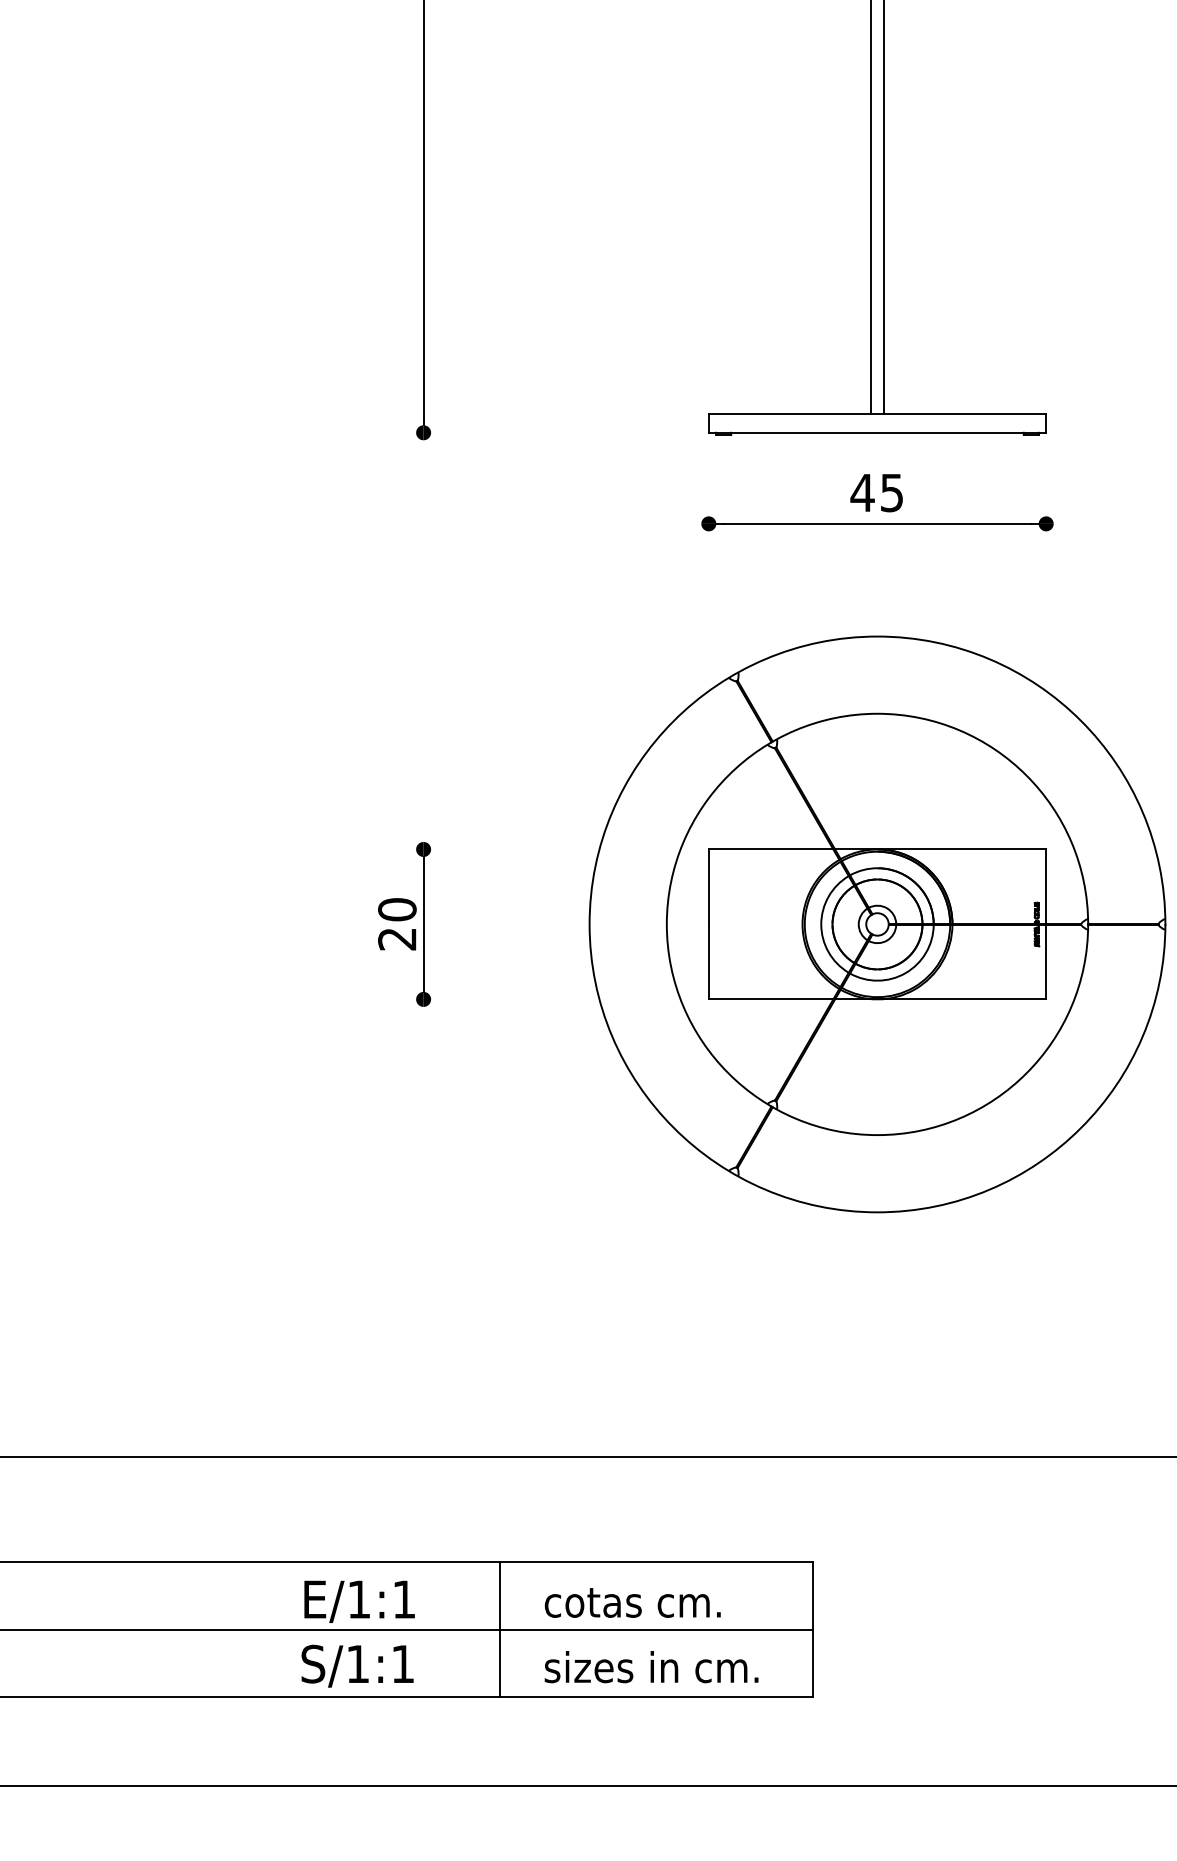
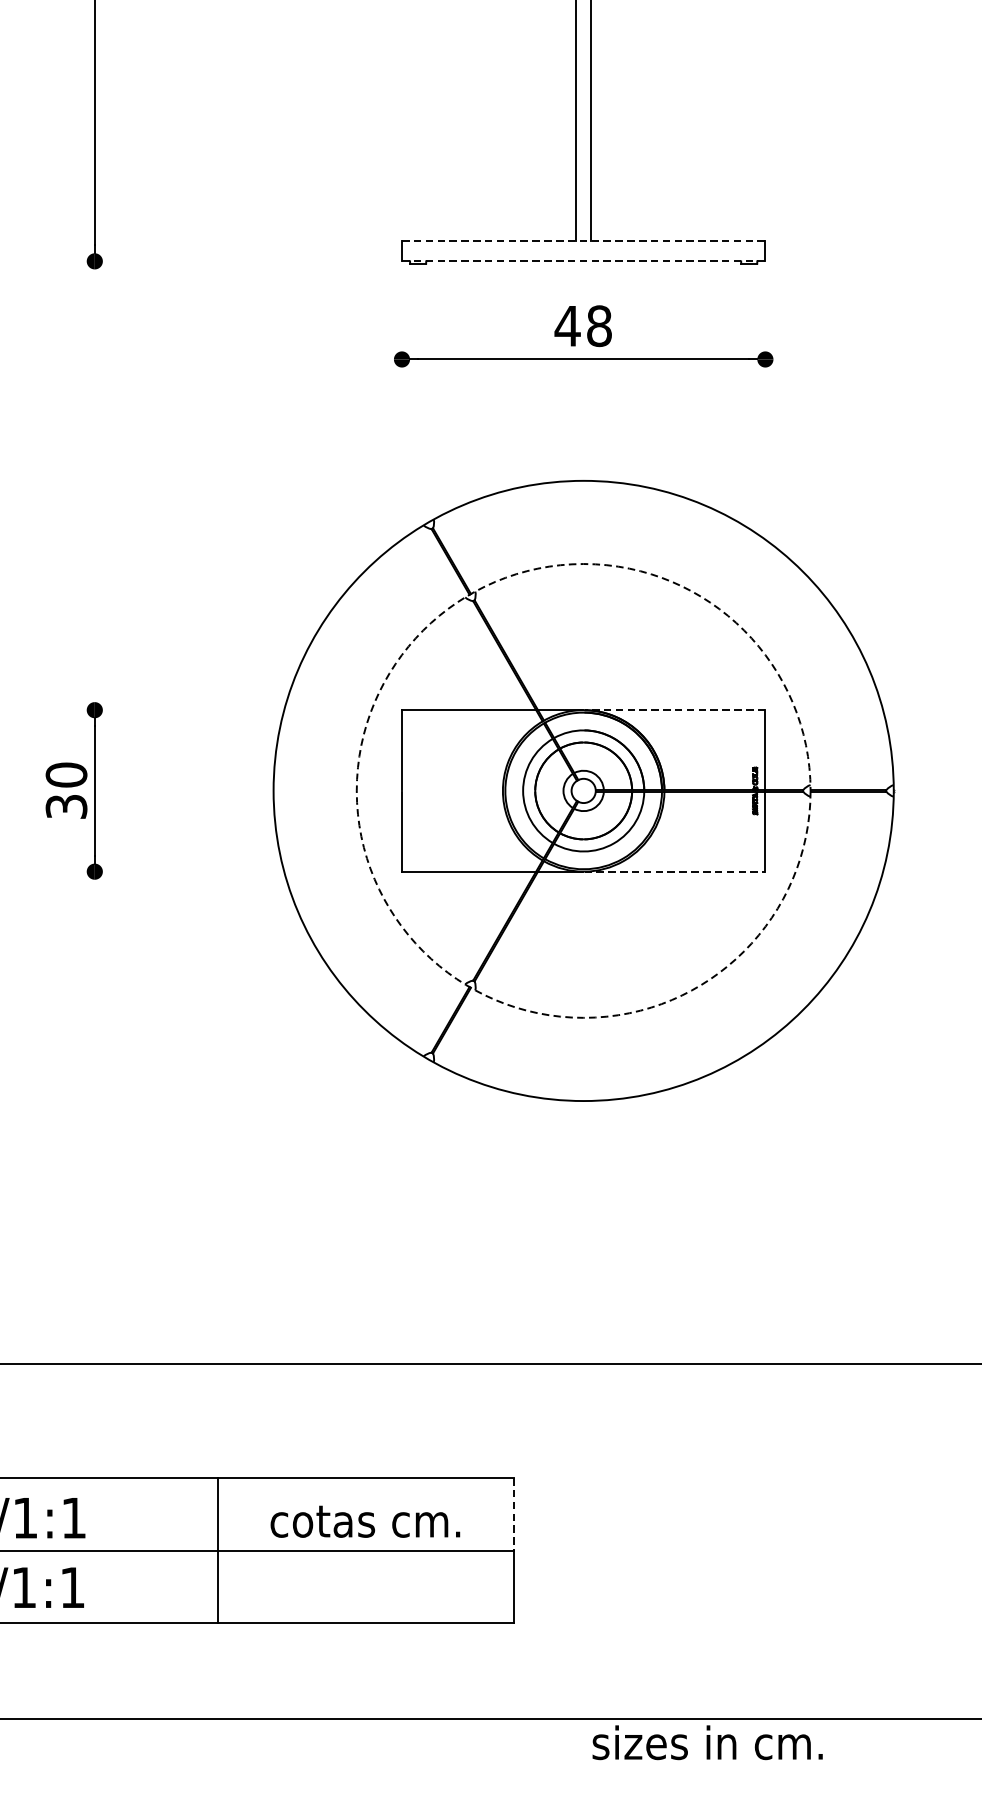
line: (877, 414) -> (583, 241), solid -> dashed
line: (877, 432) -> (583, 261), solid -> dashed
text: (891, 492) -> (598, 325), 45 -> 48
line: (962, 849) -> (675, 710), solid -> dashed
circle: (877, 924) -> (583, 790), solid -> dashed
text: (397, 939) -> (66, 807), 20 -> 30
line: (962, 999) -> (675, 871), solid -> dashed
line: (812, 1596) -> (513, 1514), solid -> dashed
text: (632, 1602) -> (365, 1521), moved
line: (500, 1629) -> (218, 1550), moved
text: (651, 1667) -> (707, 1743), moved

